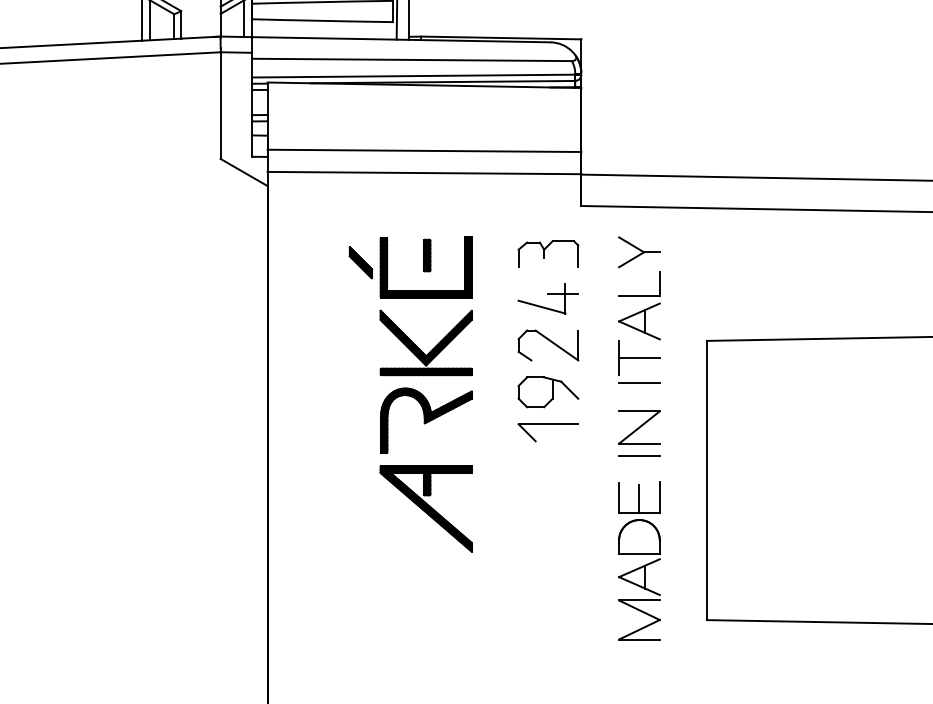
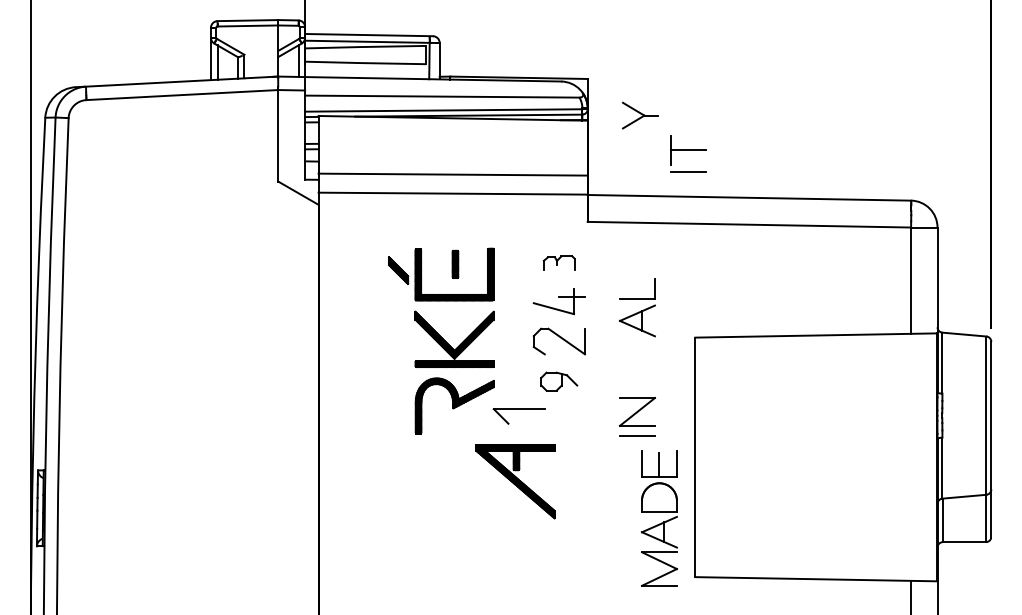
part: (639, 252) -> (640, 115), moved
part: (547, 253) -> (558, 262), size x0.6
part: (639, 361) -> (688, 153), moved
part: (547, 392) -> (558, 381), size x0.7
part: (547, 424) -> (518, 409), moved
part: (426, 508) -> (515, 481), moved
part: (639, 561) -> (659, 518), moved

